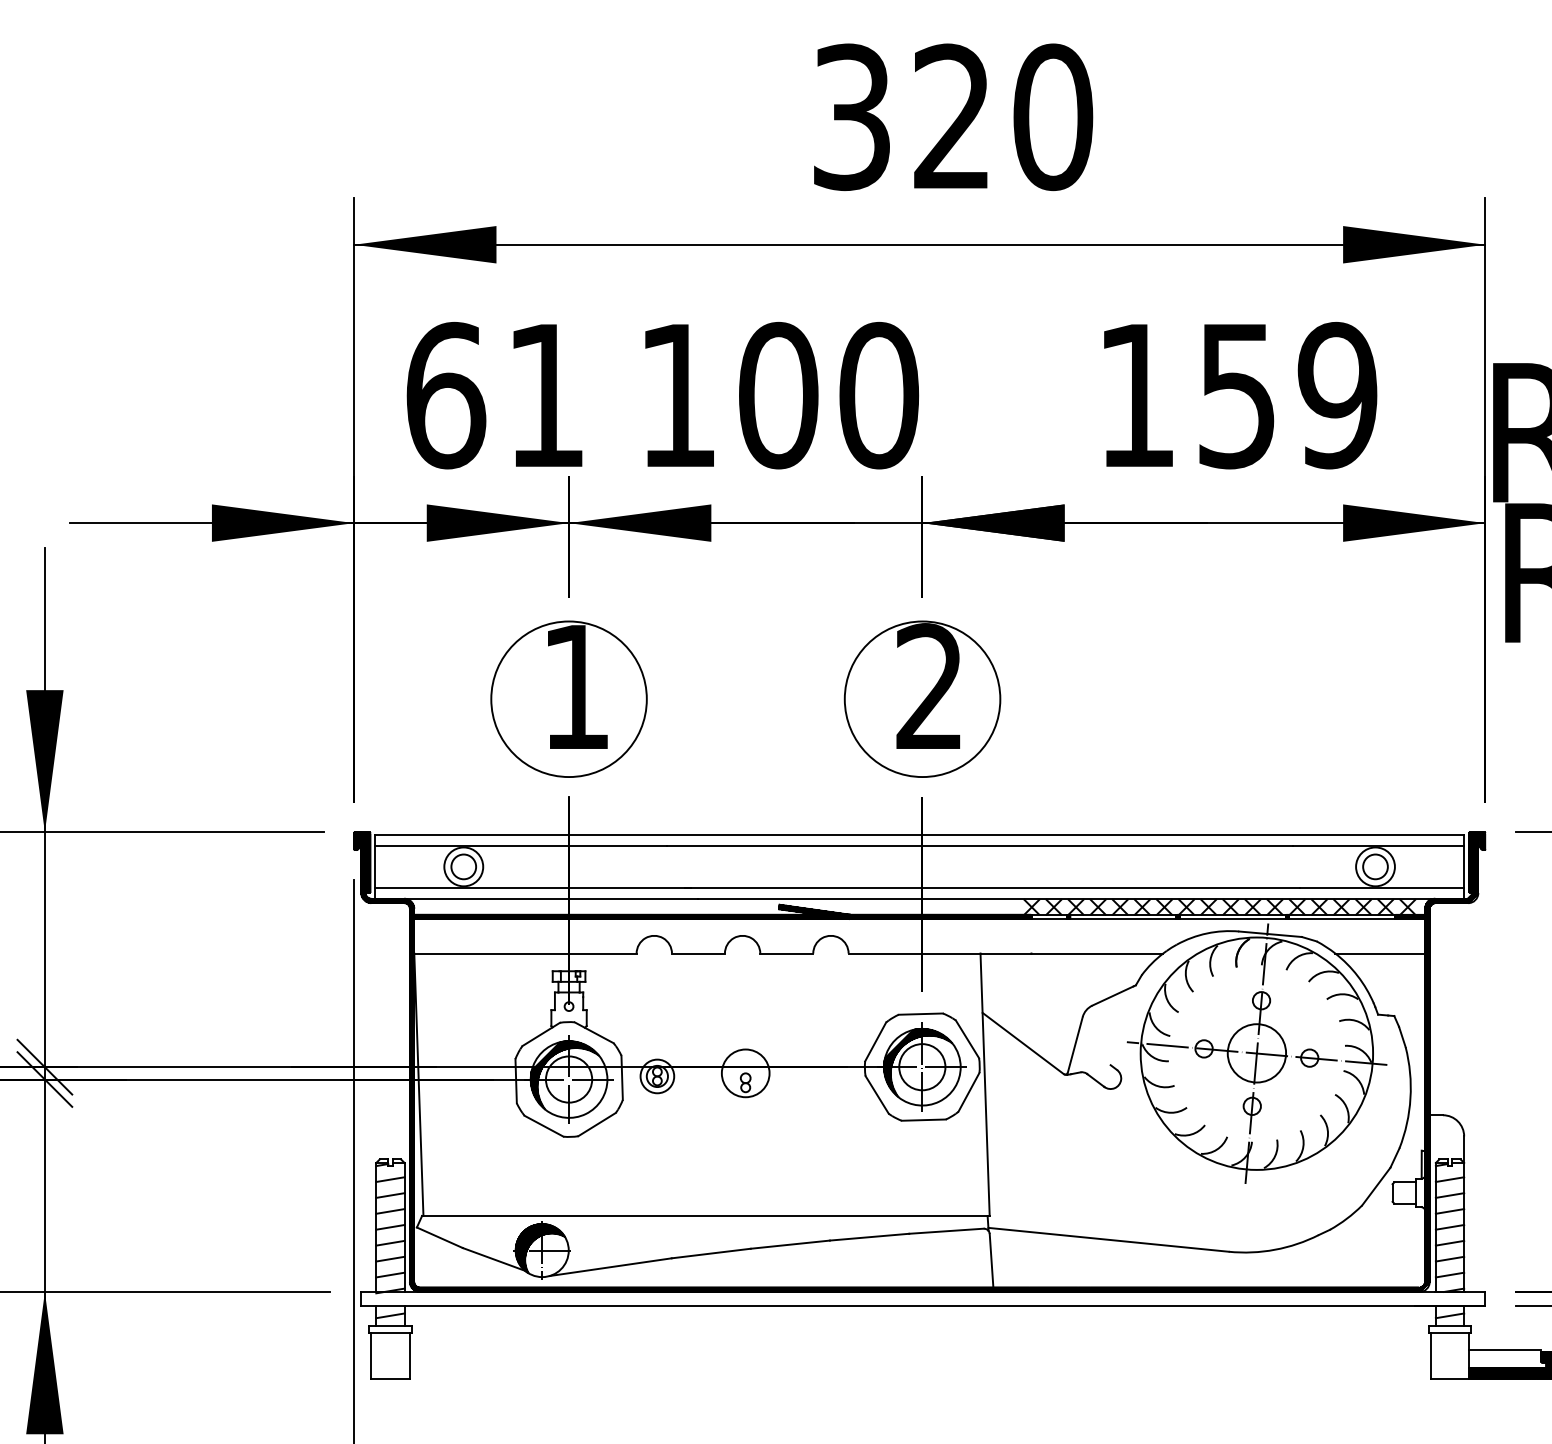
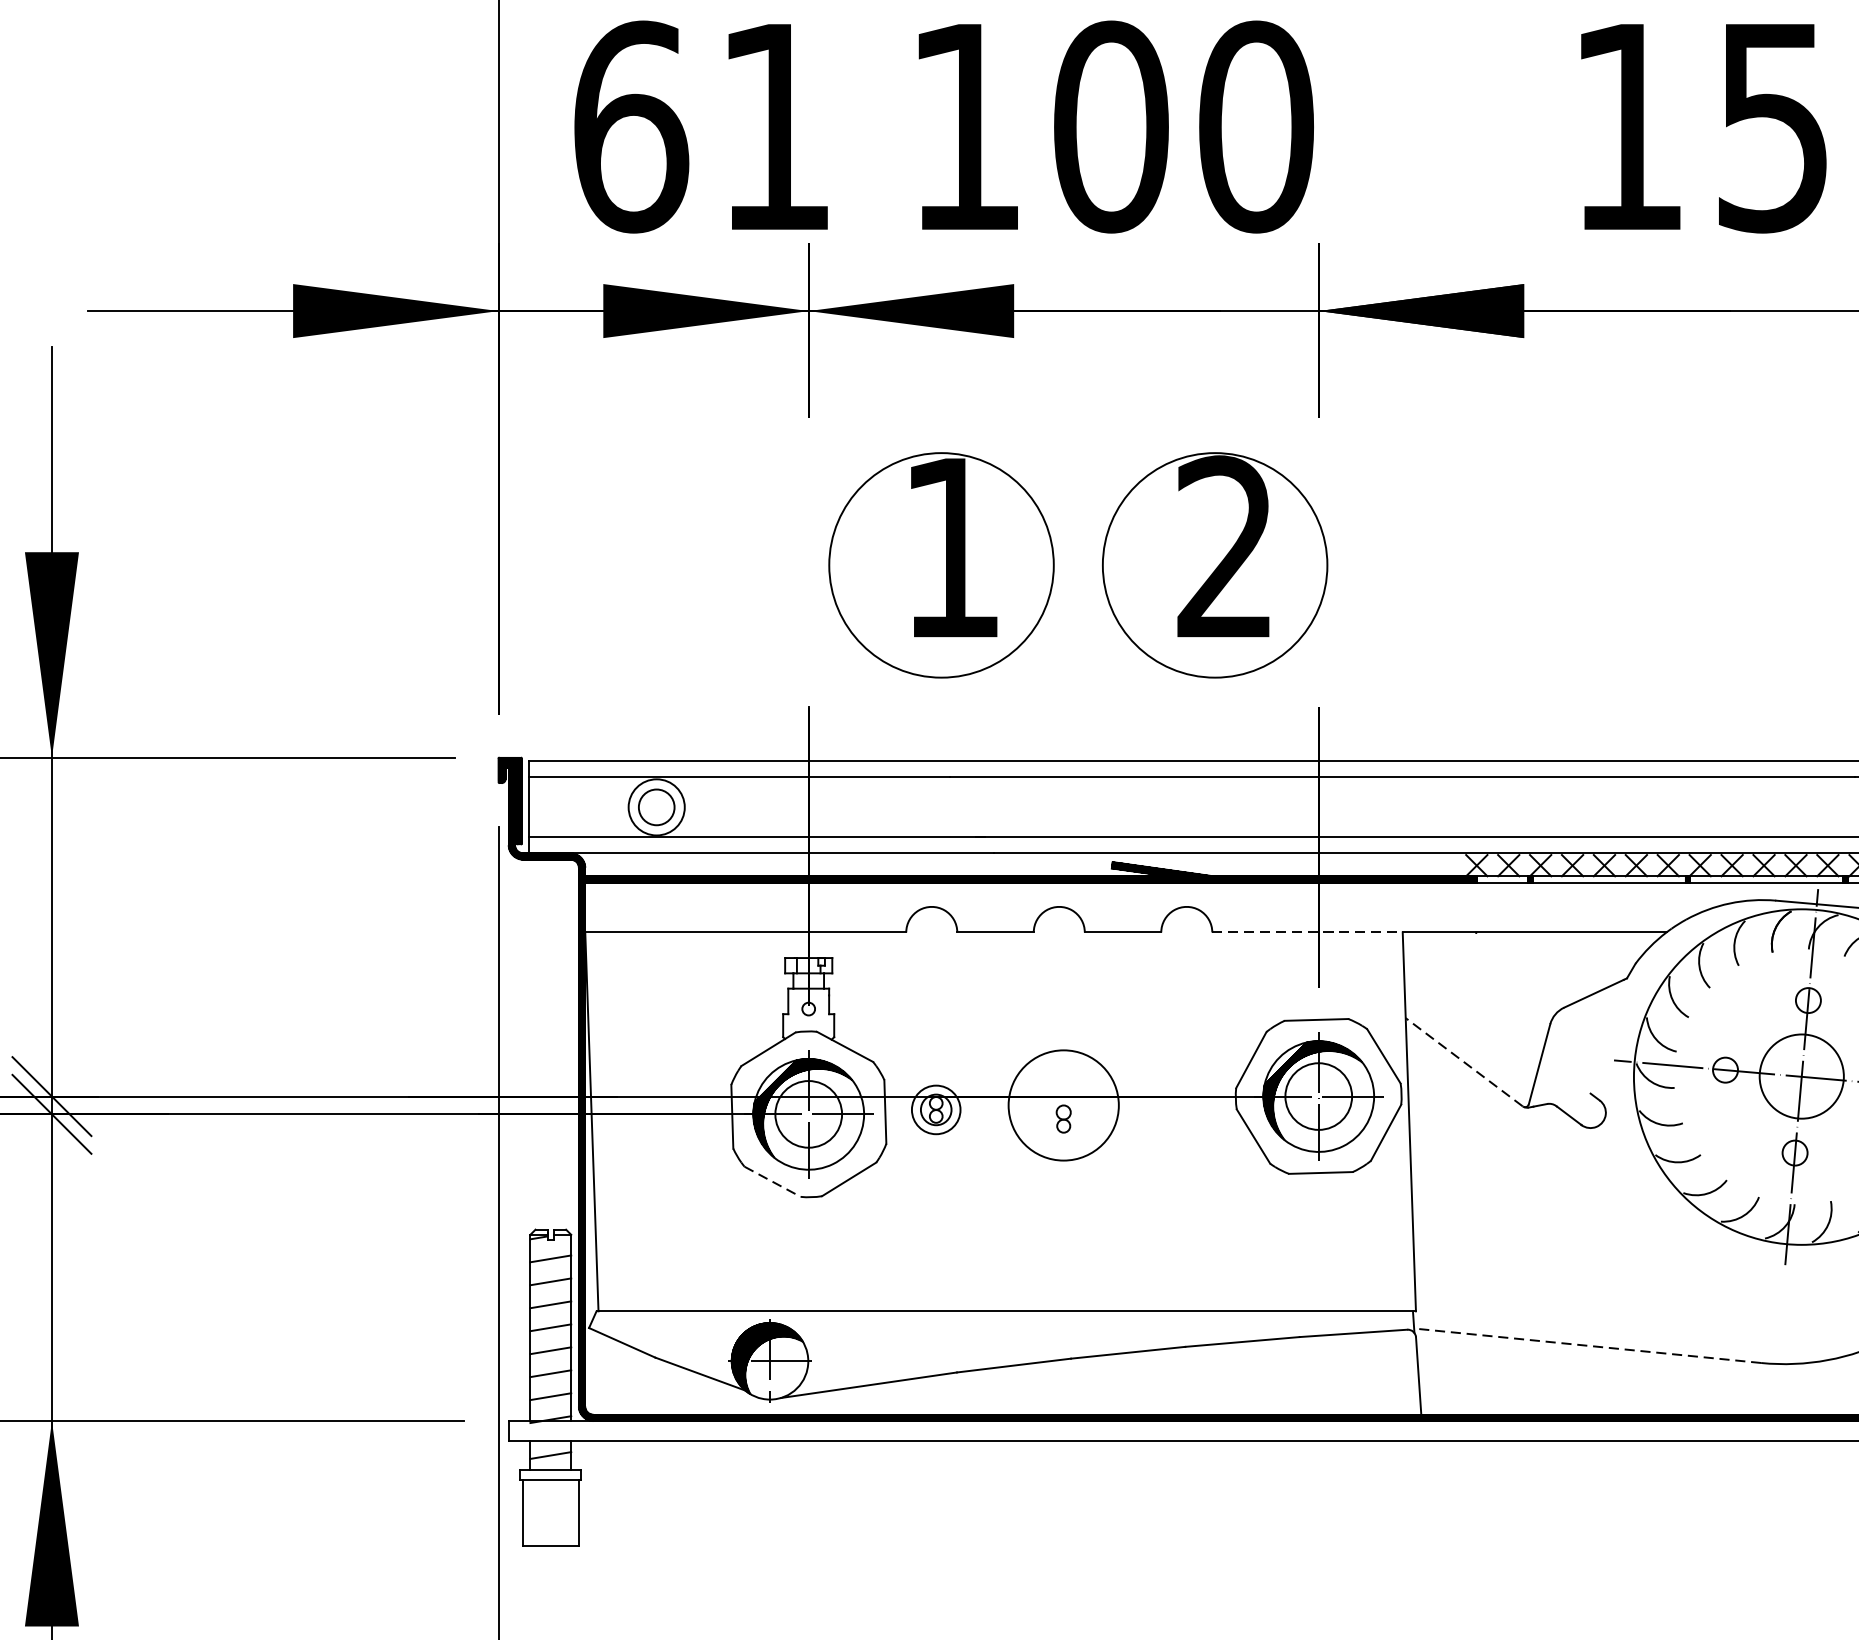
part: (568, 698) -> (940, 564), moved
part: (922, 698) -> (1215, 564), moved
line: (914, 953) -> (1307, 932), solid -> dashed
line: (1023, 1043) -> (1464, 1062), solid -> dashed
circle: (745, 1073) -> (1063, 1105), size x1.6
line: (544, 1126) -> (773, 1182), solid -> dashed
line: (1108, 1239) -> (1587, 1345), solid -> dashed

